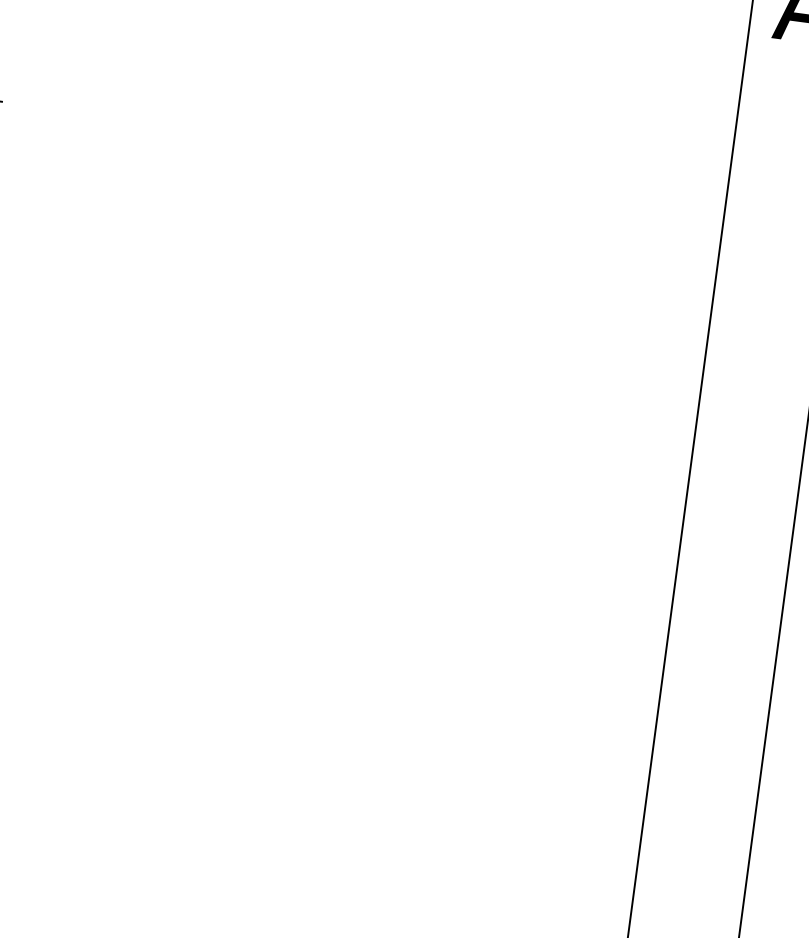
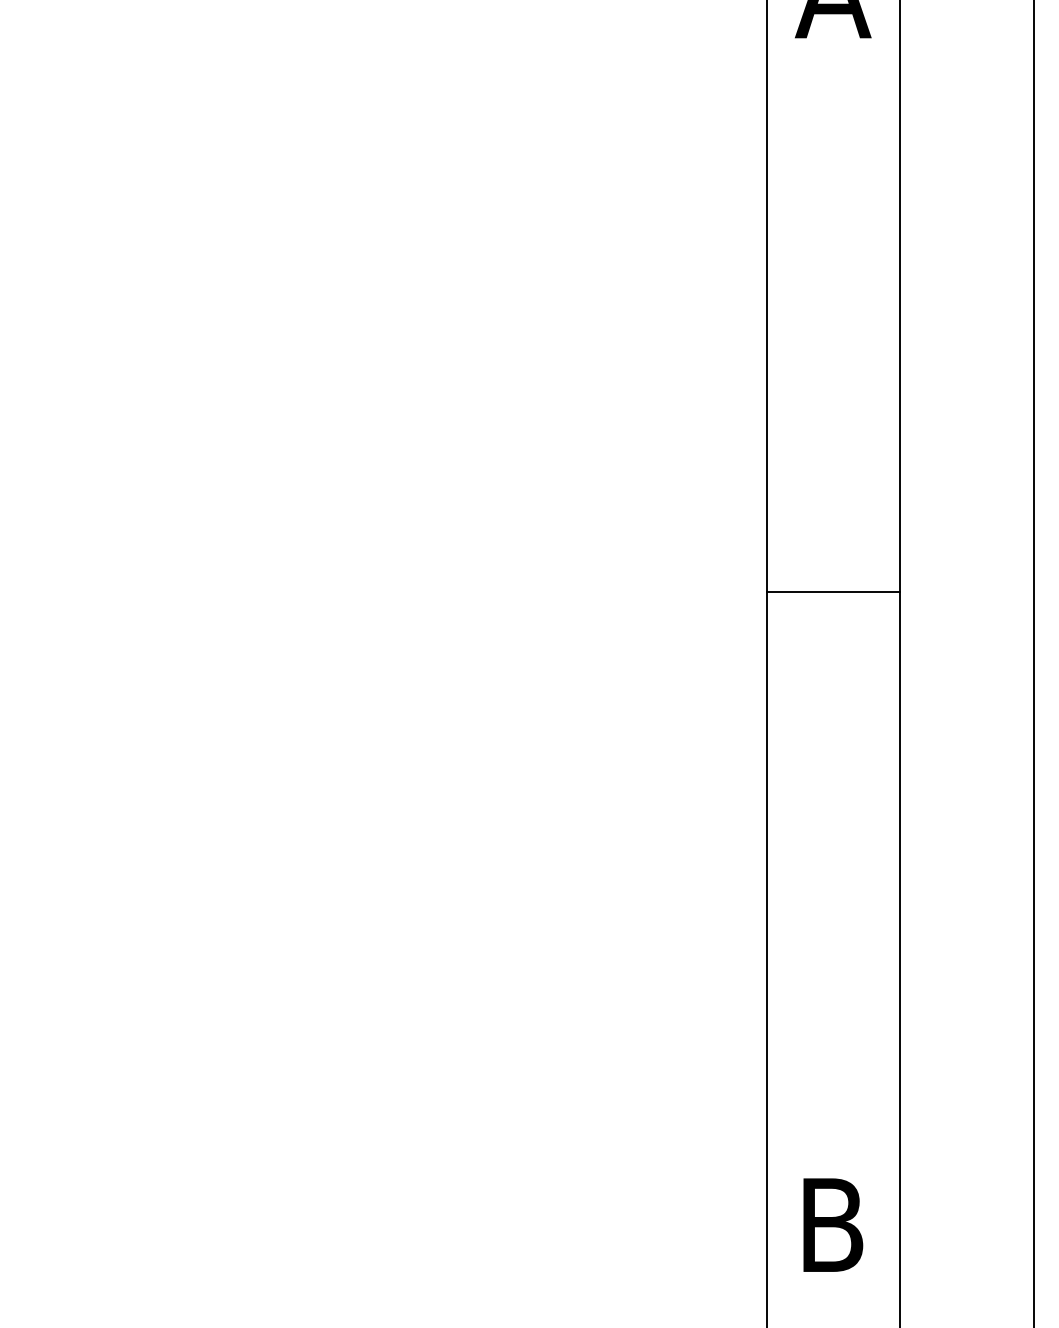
line: (742, 494) -> (833, 591), added

